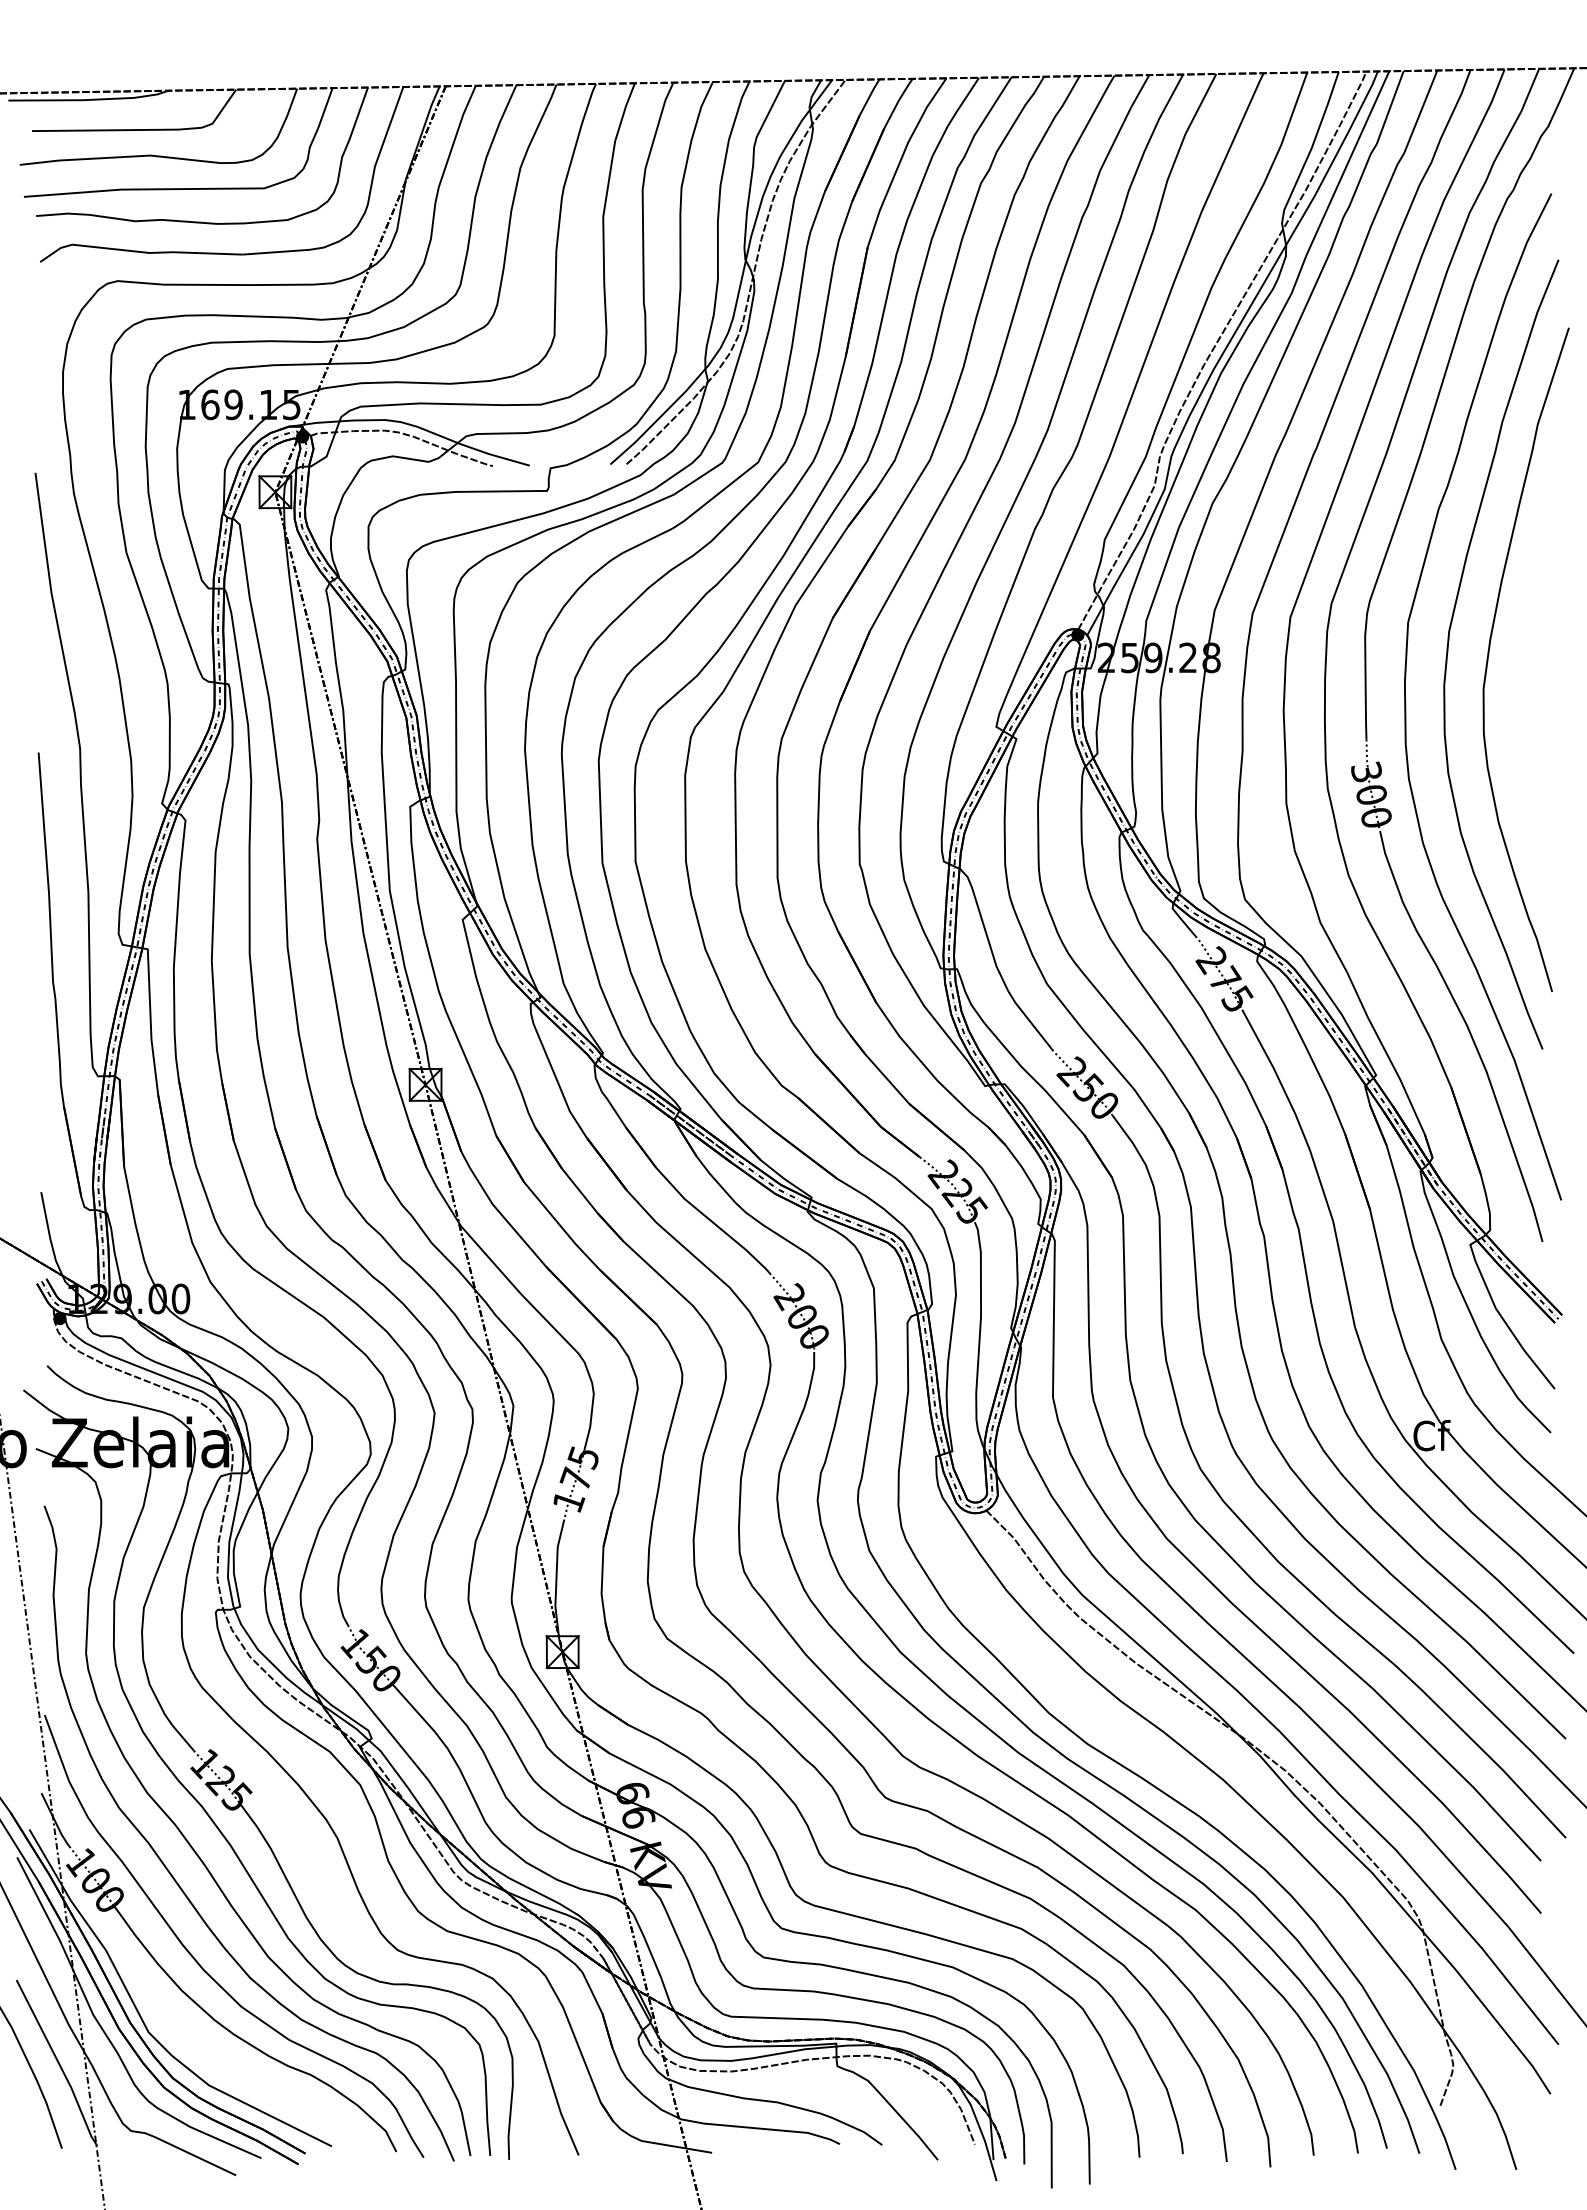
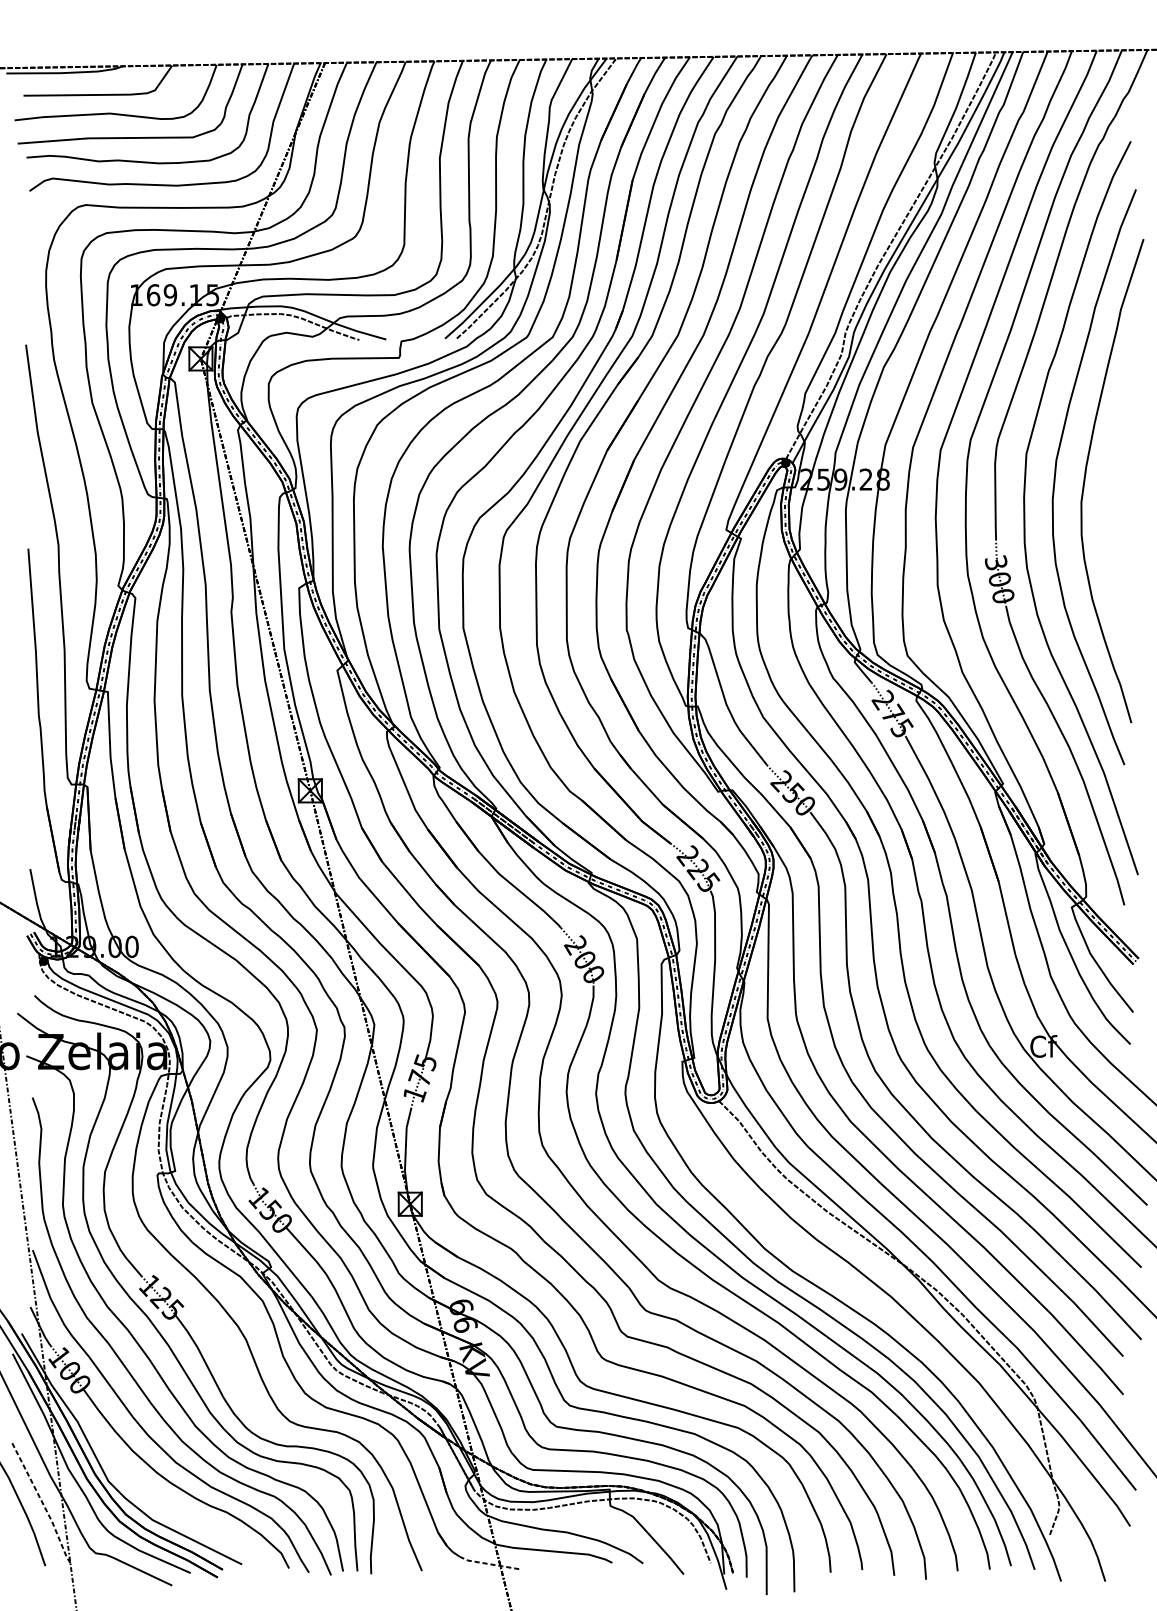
line: (59, 2063) -> (43, 1504), solid -> dashed
line: (670, 2145) -> (488, 1563), solid -> dashed

